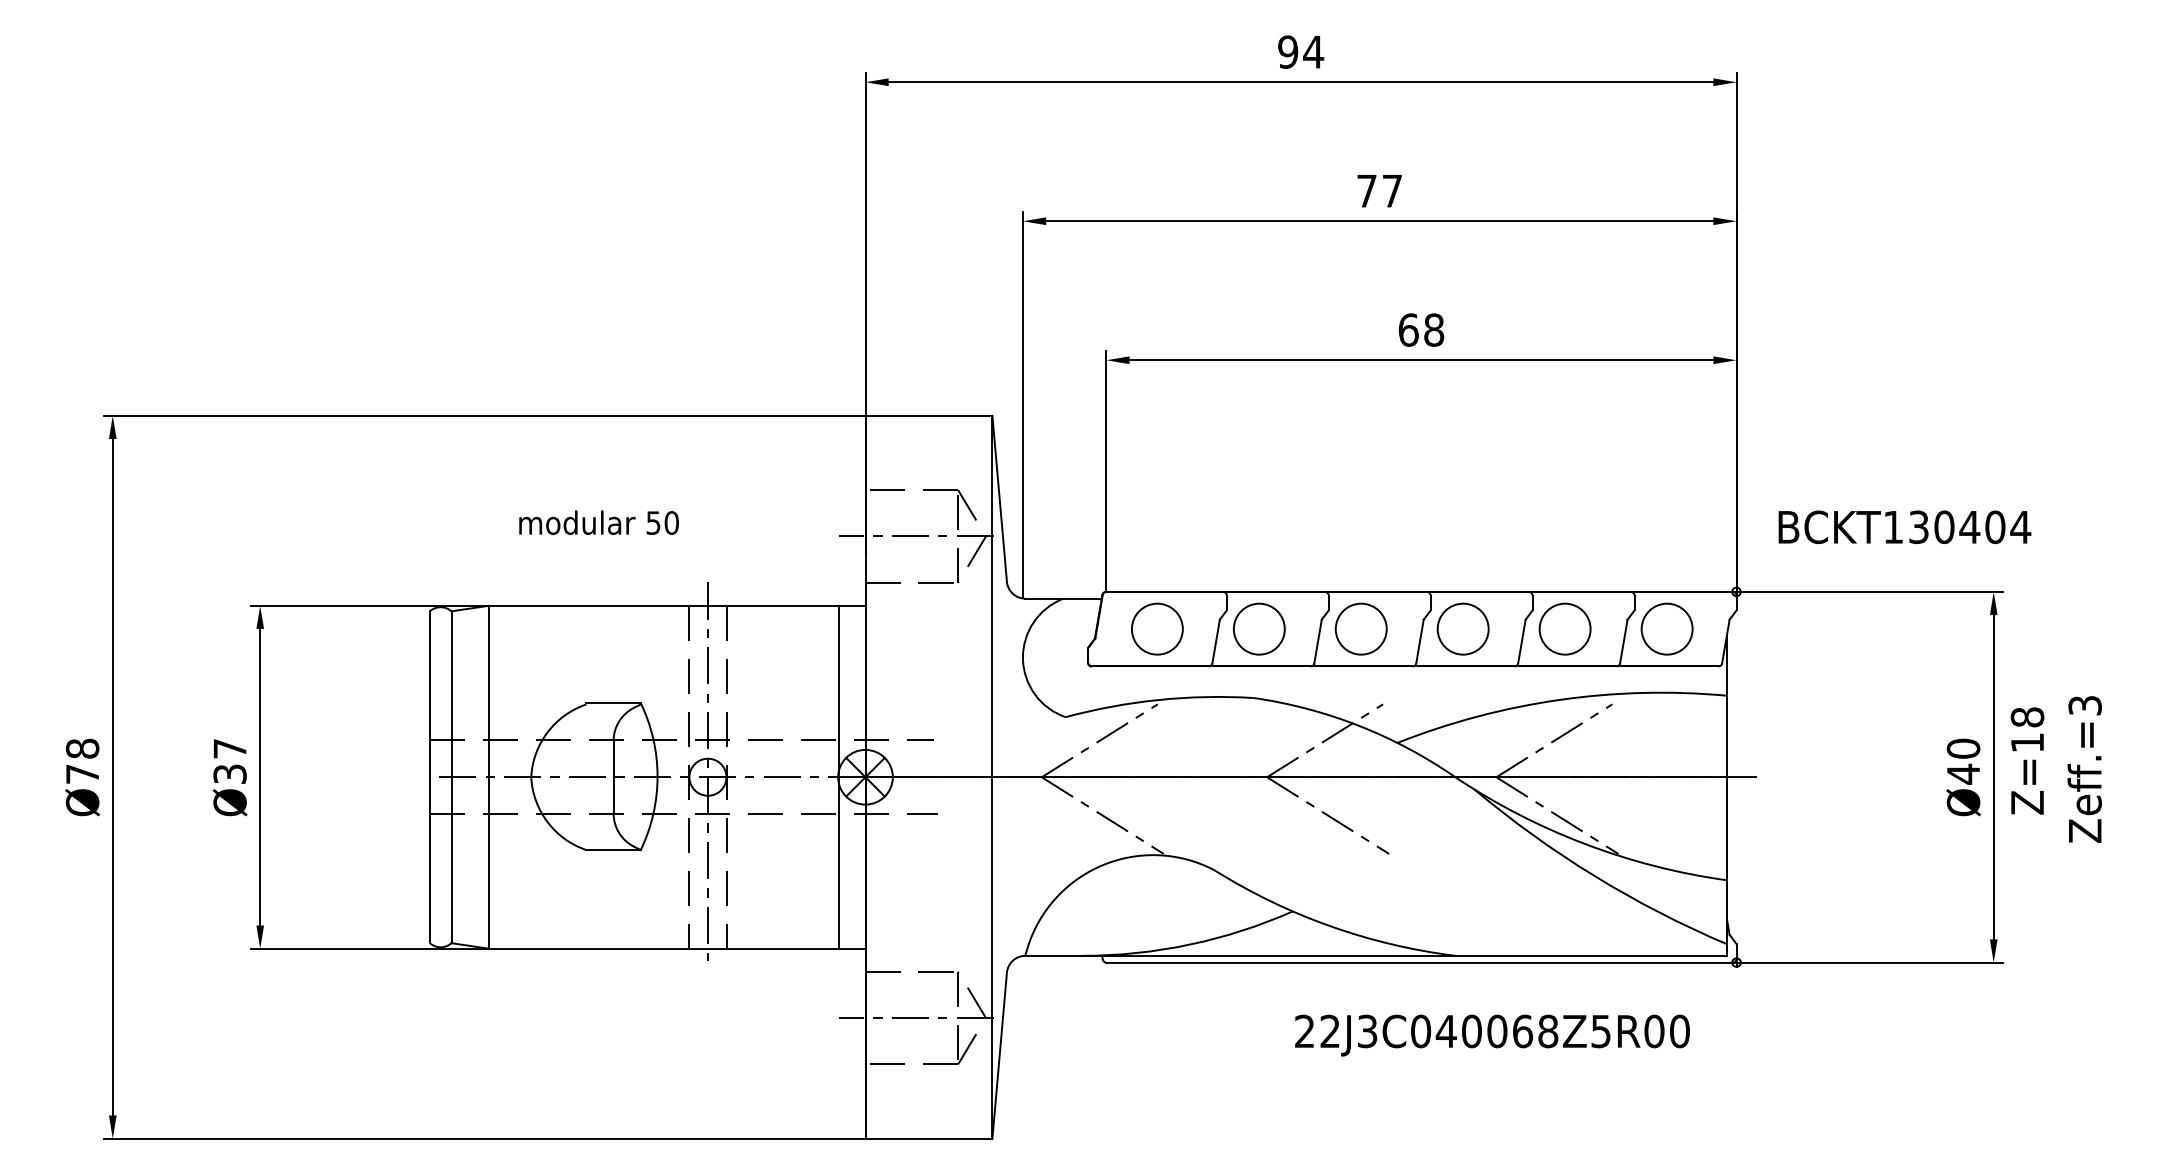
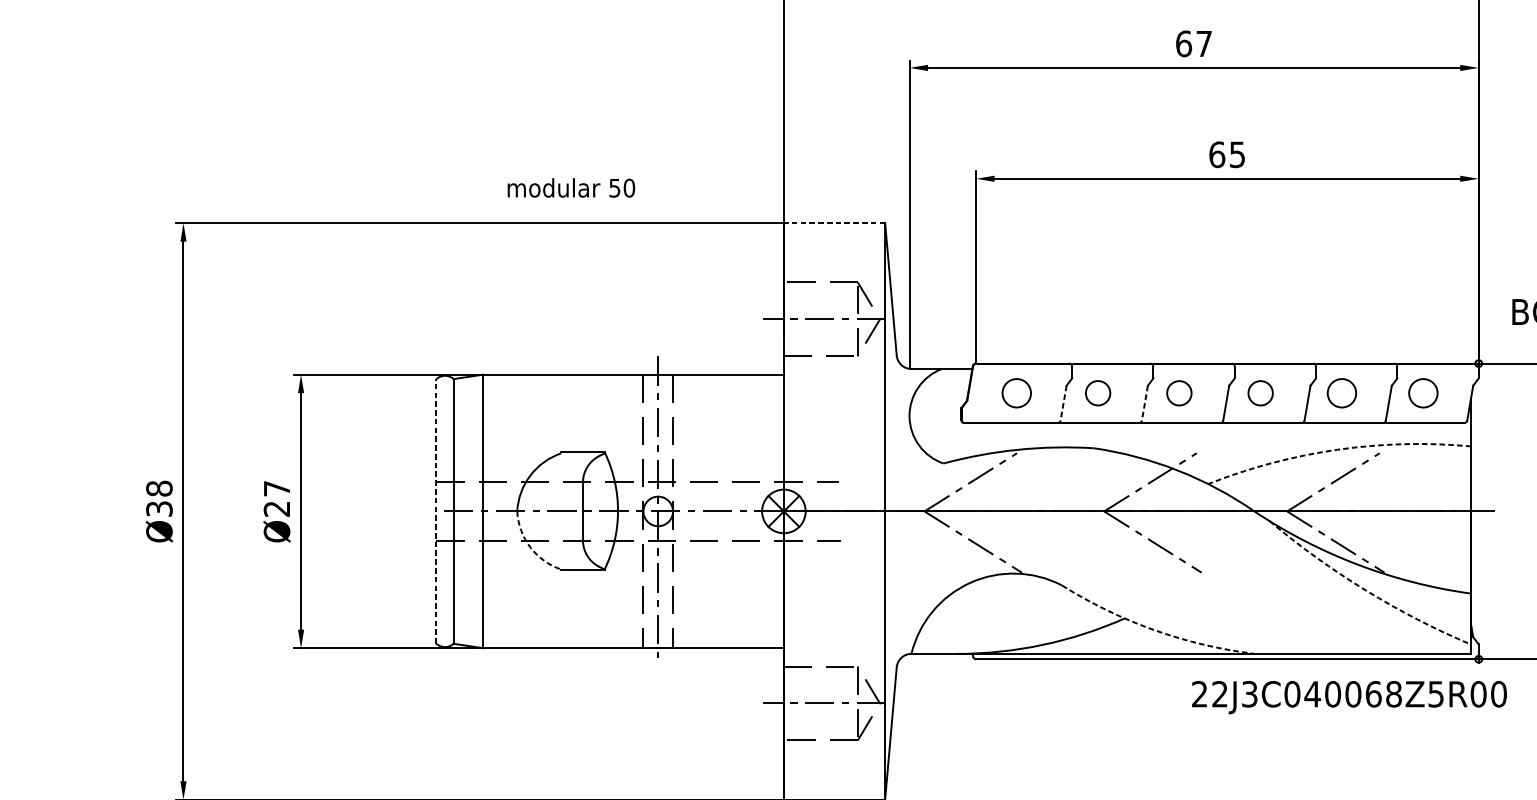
text: (1367, 190) -> (1184, 43), 77 -> 67
text: (1434, 329) -> (1237, 154), 68 -> 65
line: (928, 415) -> (834, 222), solid -> dashed
text: (598, 522) -> (570, 187), moved
circle: (1157, 628) -> (1016, 392), size x0.7
circle: (1259, 628) -> (1098, 392), size x0.6
circle: (1360, 628) -> (1178, 392), size x0.6
circle: (1462, 628) -> (1260, 392), size x0.6
circle: (1564, 628) -> (1341, 392), size x0.7
circle: (1666, 628) -> (1422, 392), size x0.7
line: (1216, 642) -> (1063, 403), solid -> dashed
line: (1317, 642) -> (1144, 403), solid -> dashed
arc: (1559, 699) -> (1337, 449), solid -> dashed
text: (82, 773) -> (159, 508), Ø78 -> Ø38
text: (229, 773) -> (276, 508), Ø37 -> Ø27
line: (838, 776) -> (762, 510), removed
line: (429, 777) -> (436, 511), solid -> dashed
arc: (547, 822) -> (530, 547), solid -> dashed
arc: (1595, 876) -> (1366, 590), solid -> dashed
arc: (1330, 926) -> (1154, 630), solid -> dashed
text: (1492, 1035) -> (1349, 697), moved

